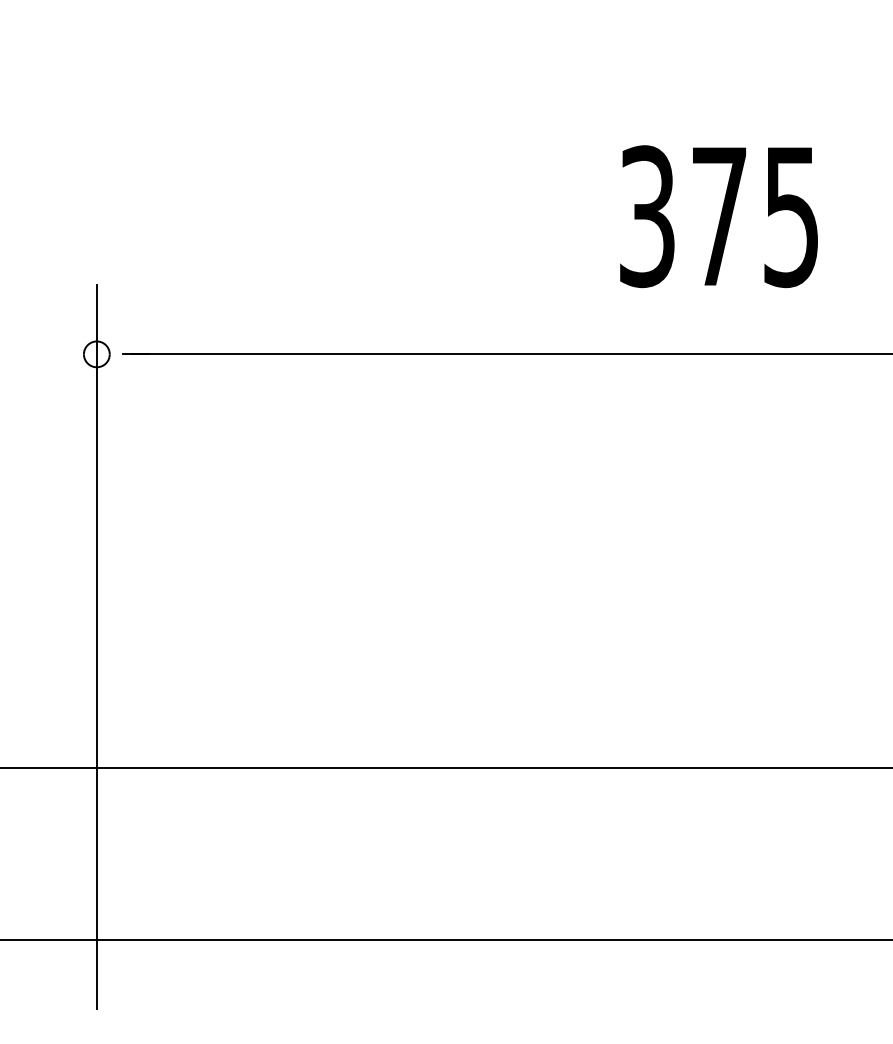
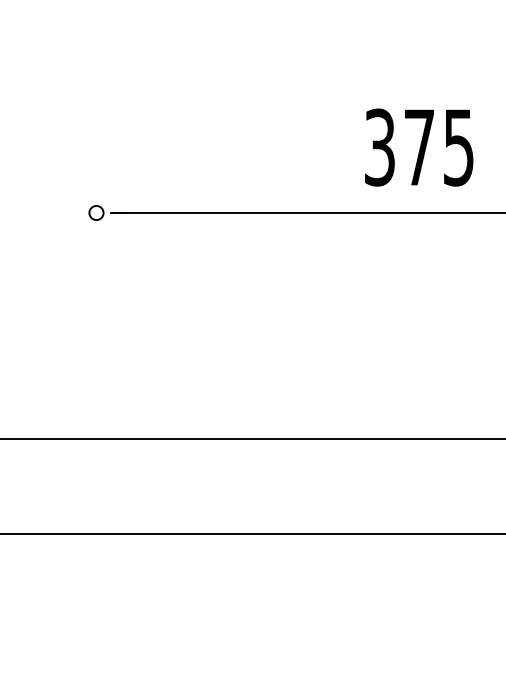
text: (719, 216) -> (419, 147), moved
line: (96, 647) -> (96, 373), removed

